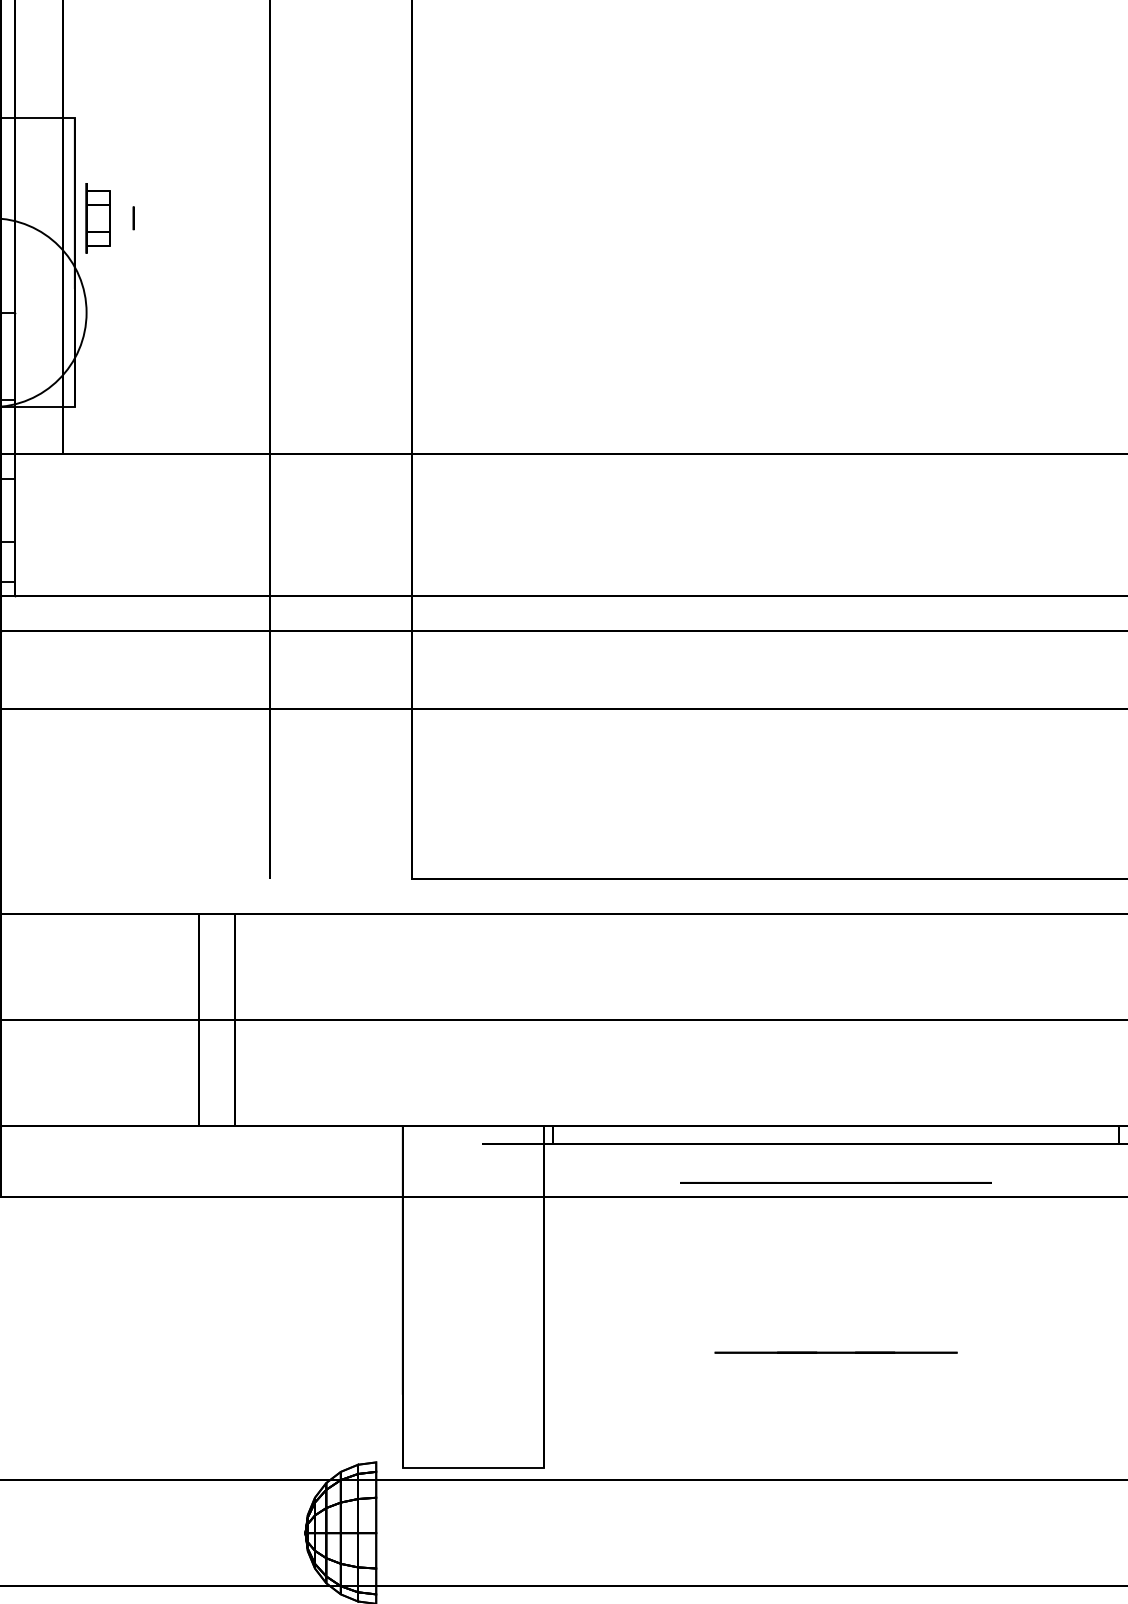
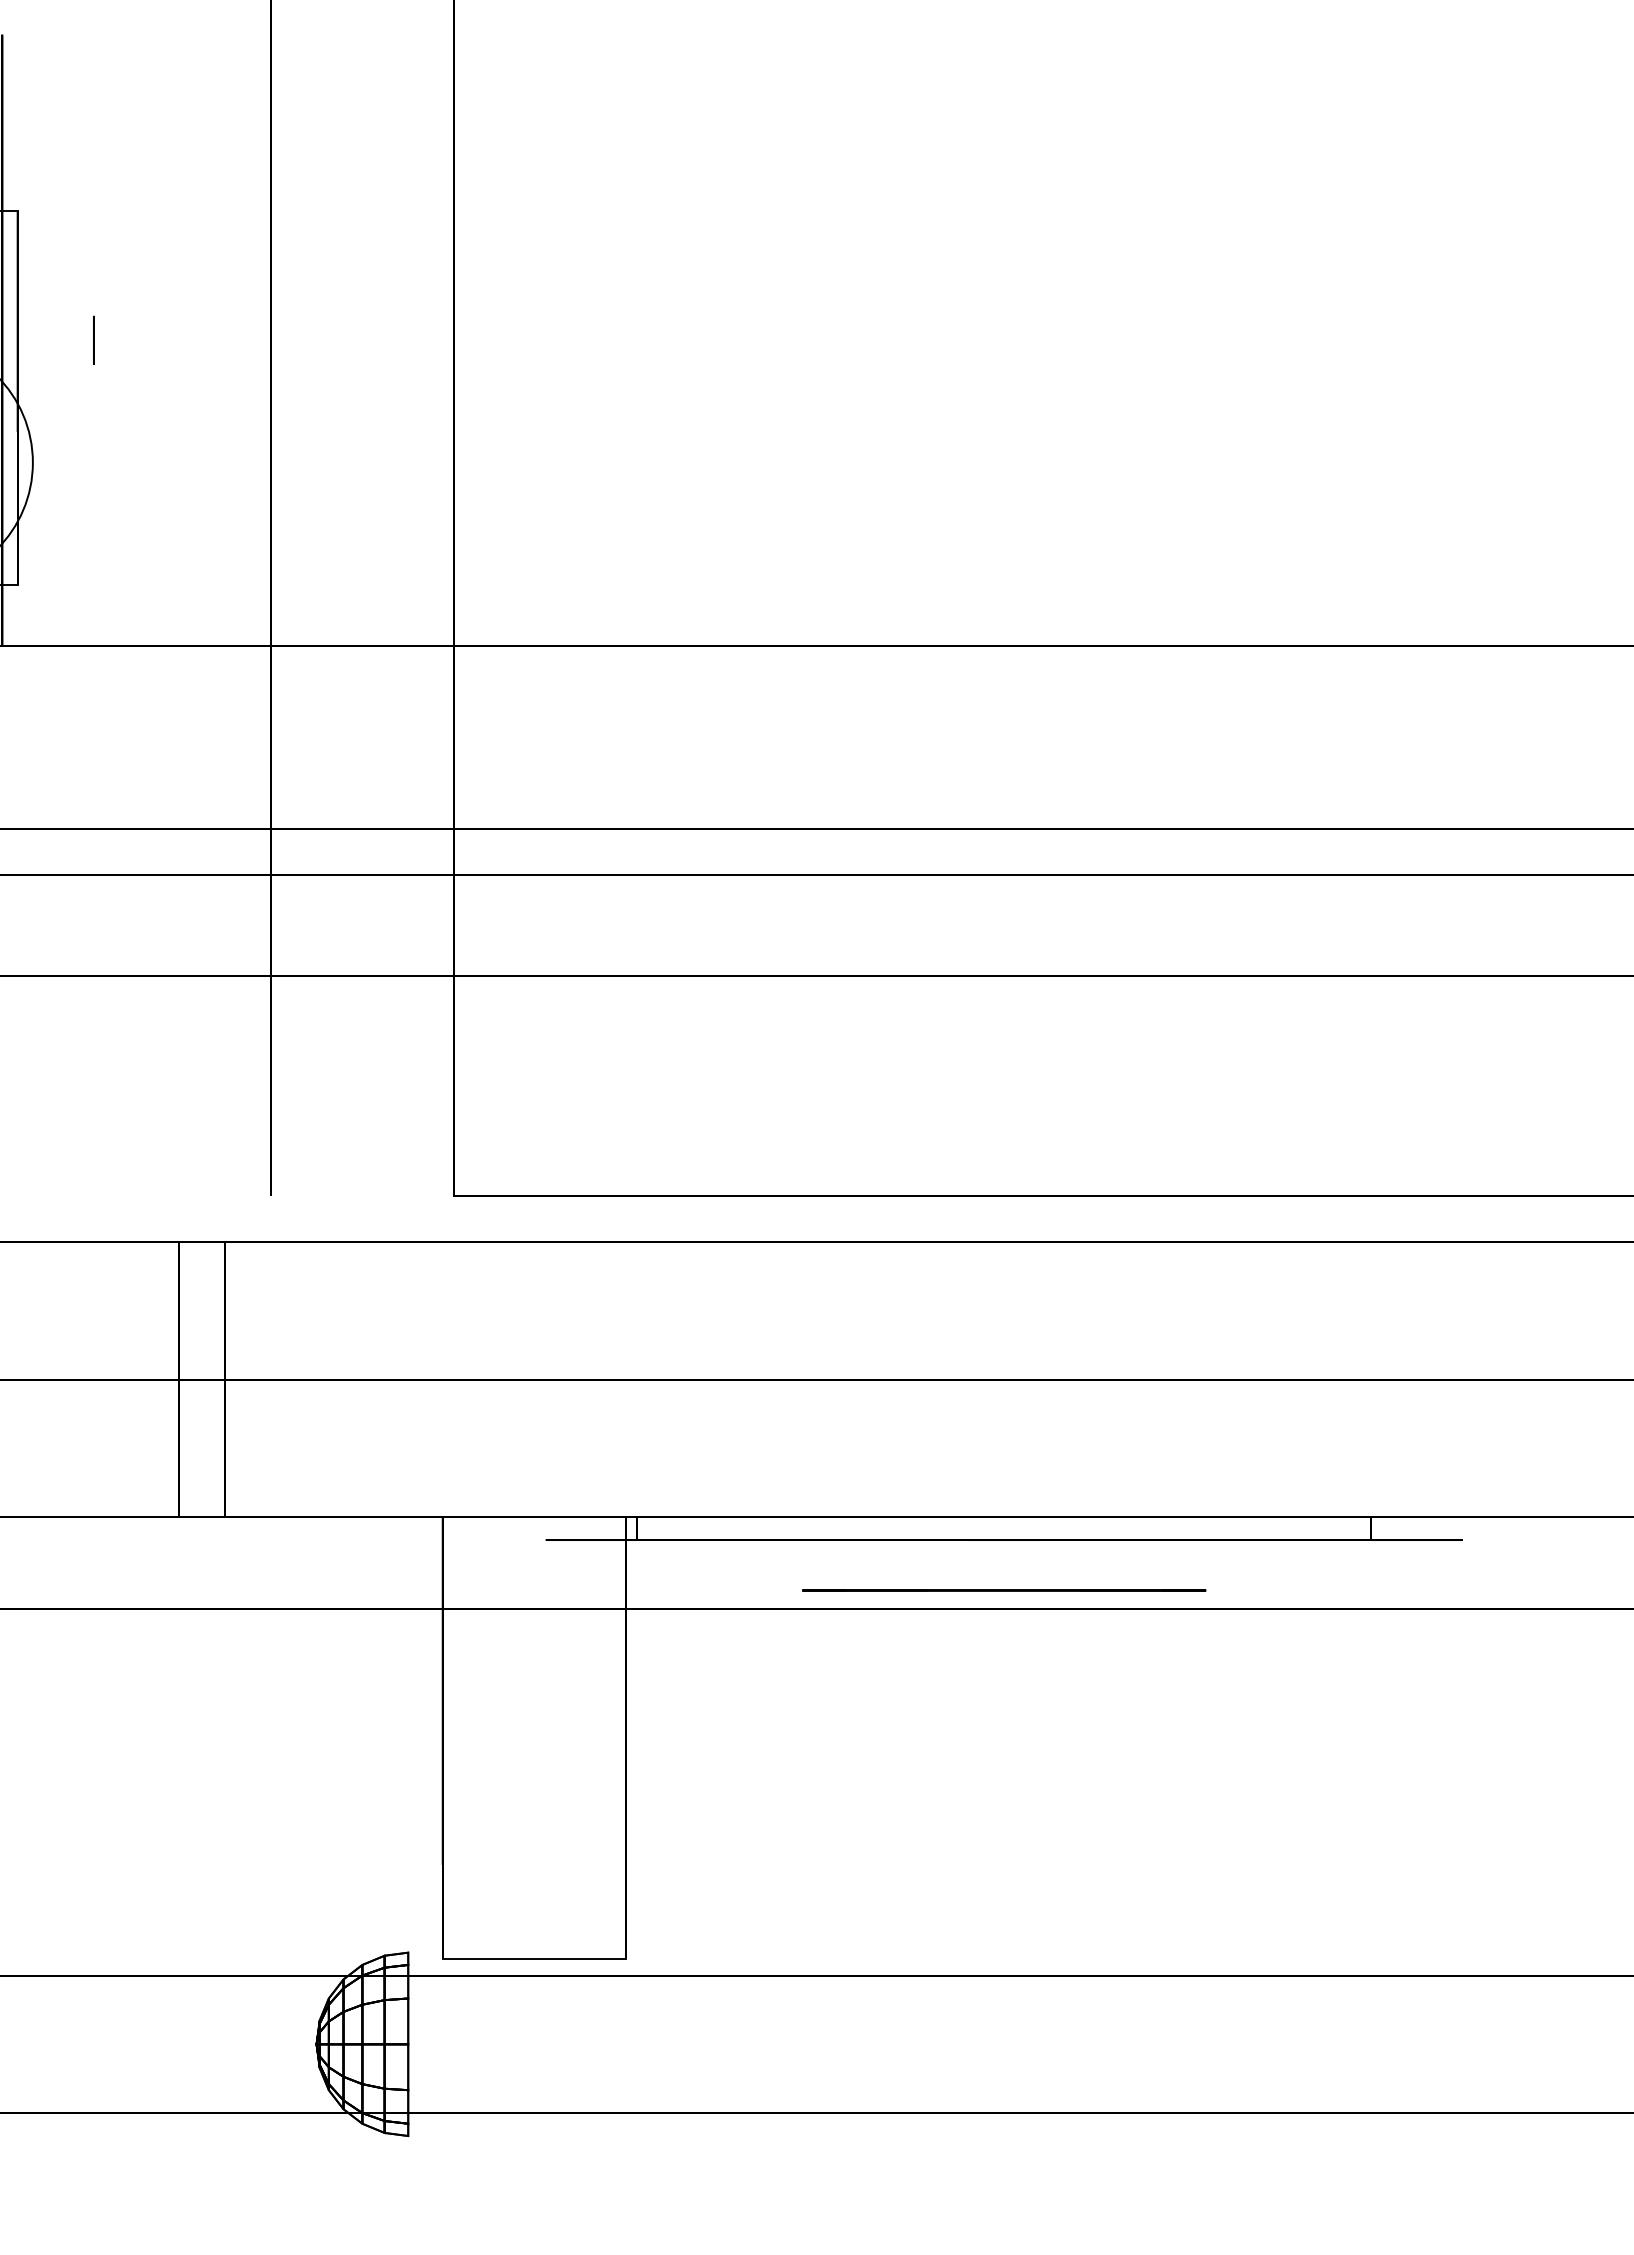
part: (97, 218) -> (47, 340), removed
circle: (133, 218) -> (93, 340), size x1.6
line: (835, 1352) -> (1003, 1810), removed

